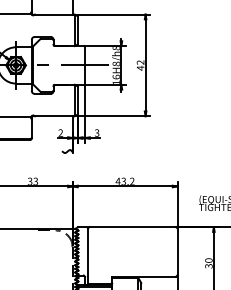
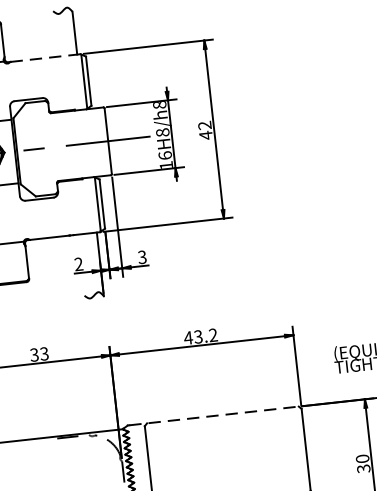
line: (54, 14) -> (44, 57), solid -> dashed
line: (128, 227) -> (215, 416), solid -> dashed

